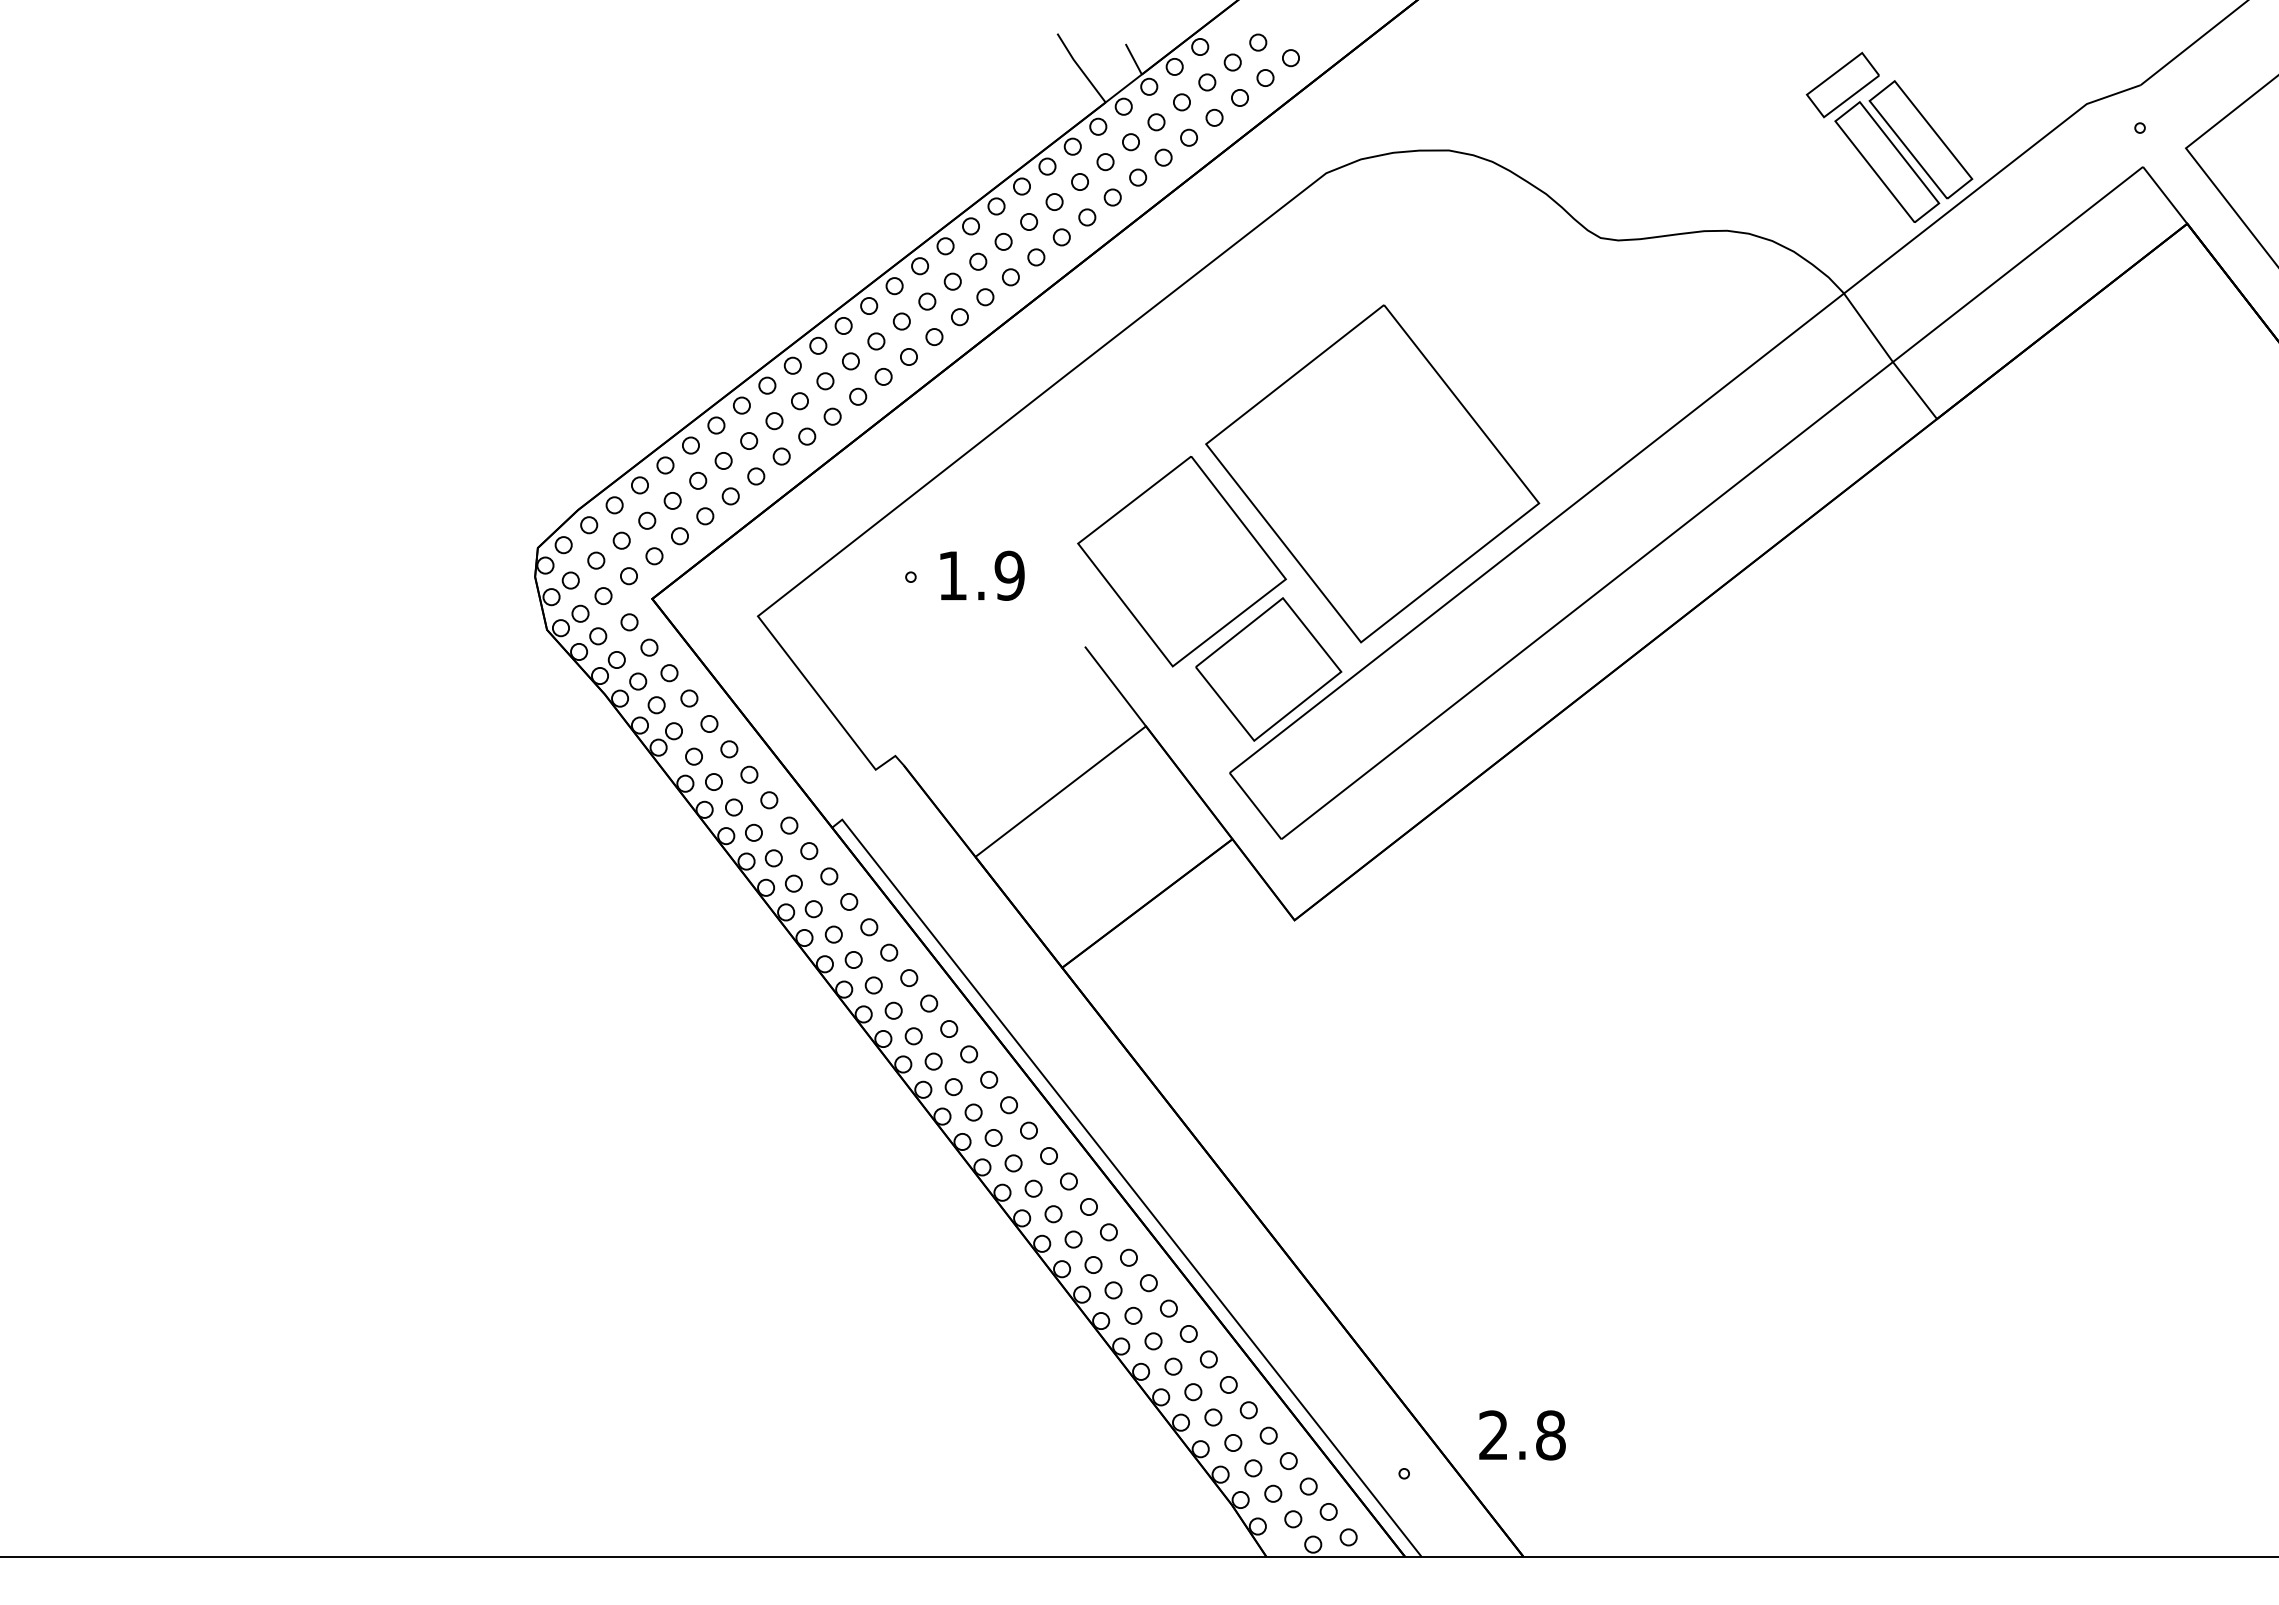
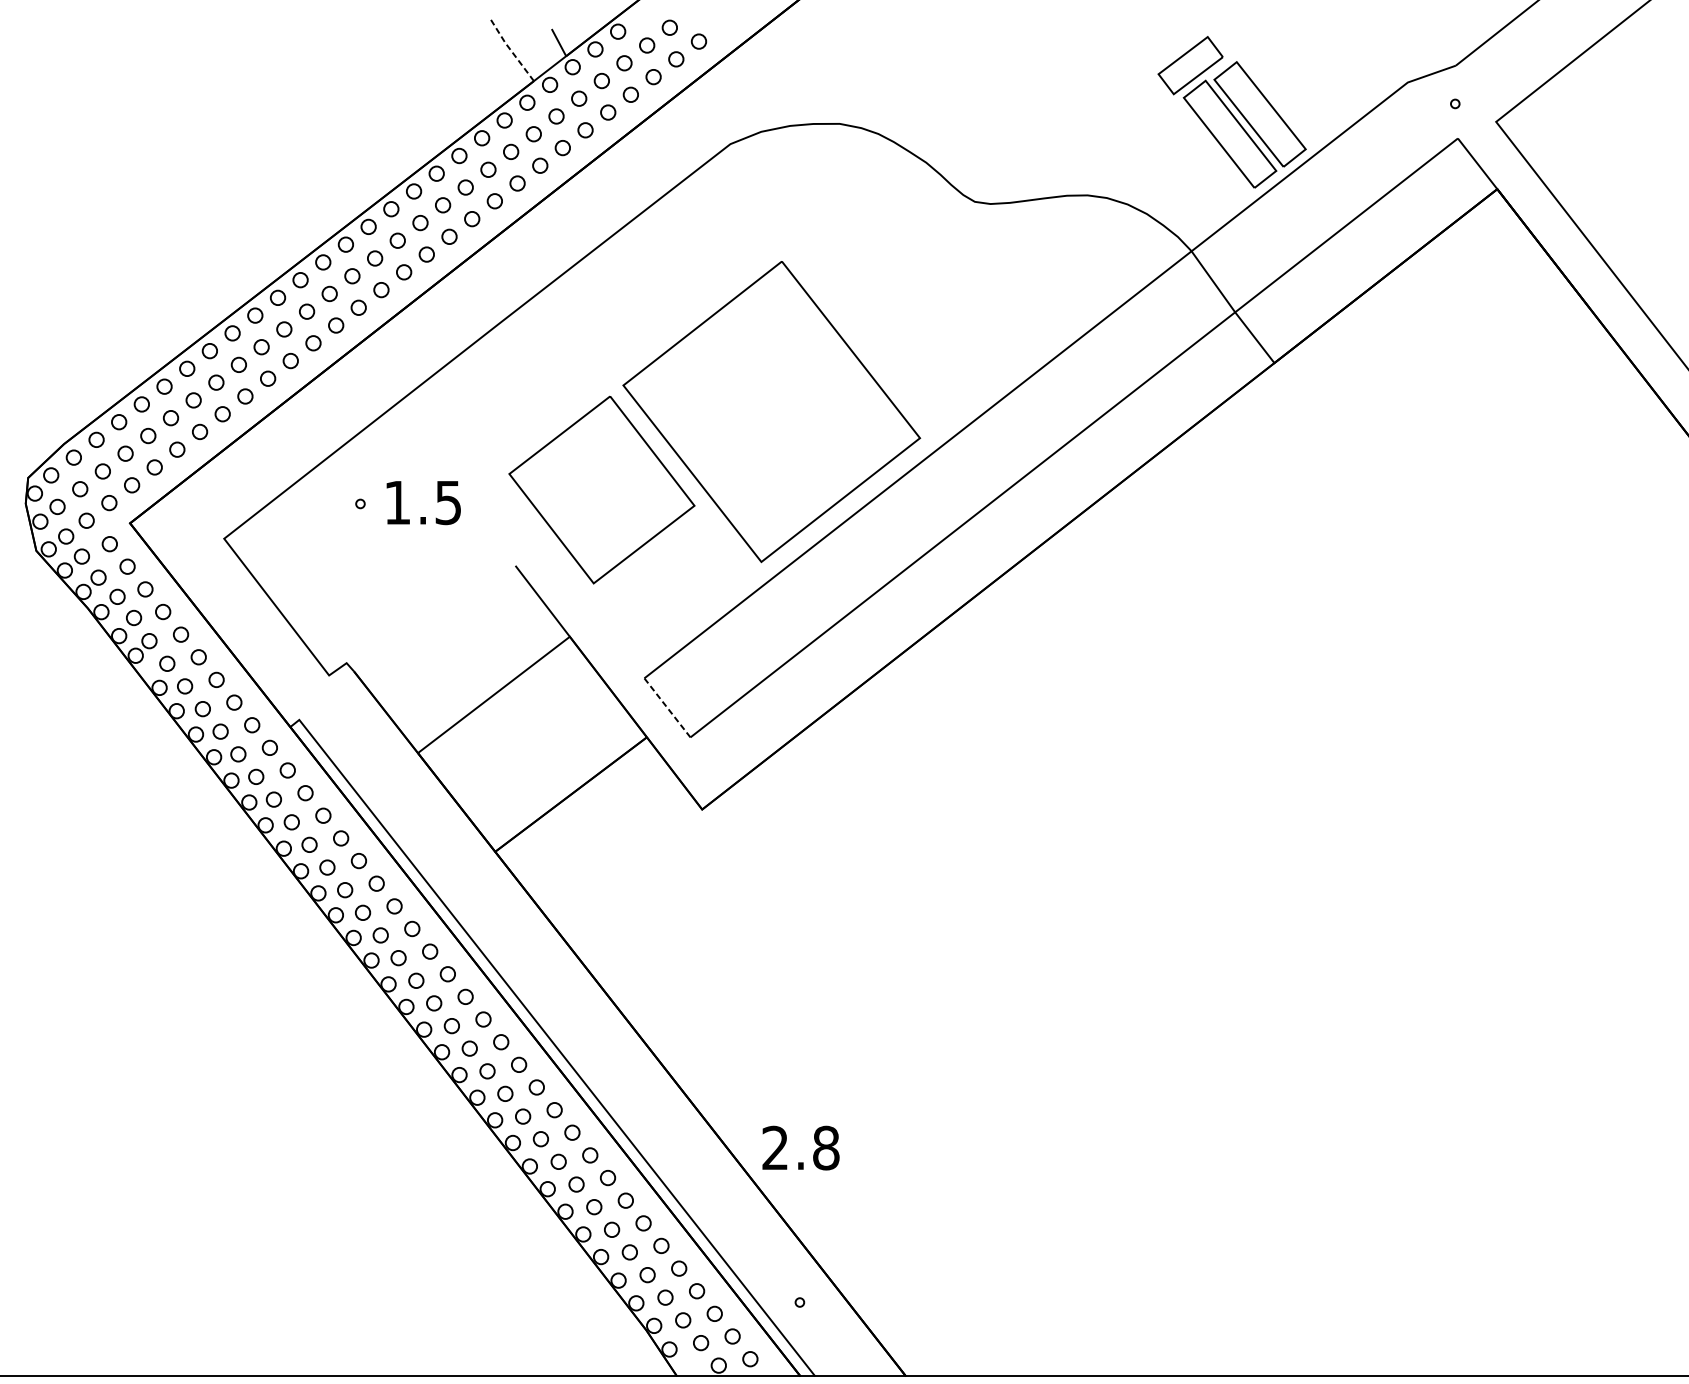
line: (1080, 68) -> (511, 50), solid -> dashed
text: (1009, 575) -> (448, 502), 1.9 -> 1.5
part: (1268, 669) -> (678, 586), removed
line: (1255, 805) -> (667, 707), solid -> dashed
text: (1522, 1435) -> (800, 1148), moved

